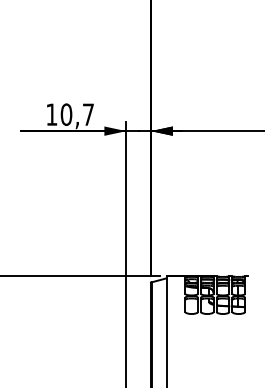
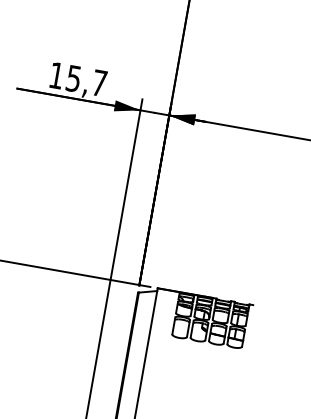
text: (66, 114) -> (73, 78), 10,7 -> 15,7

